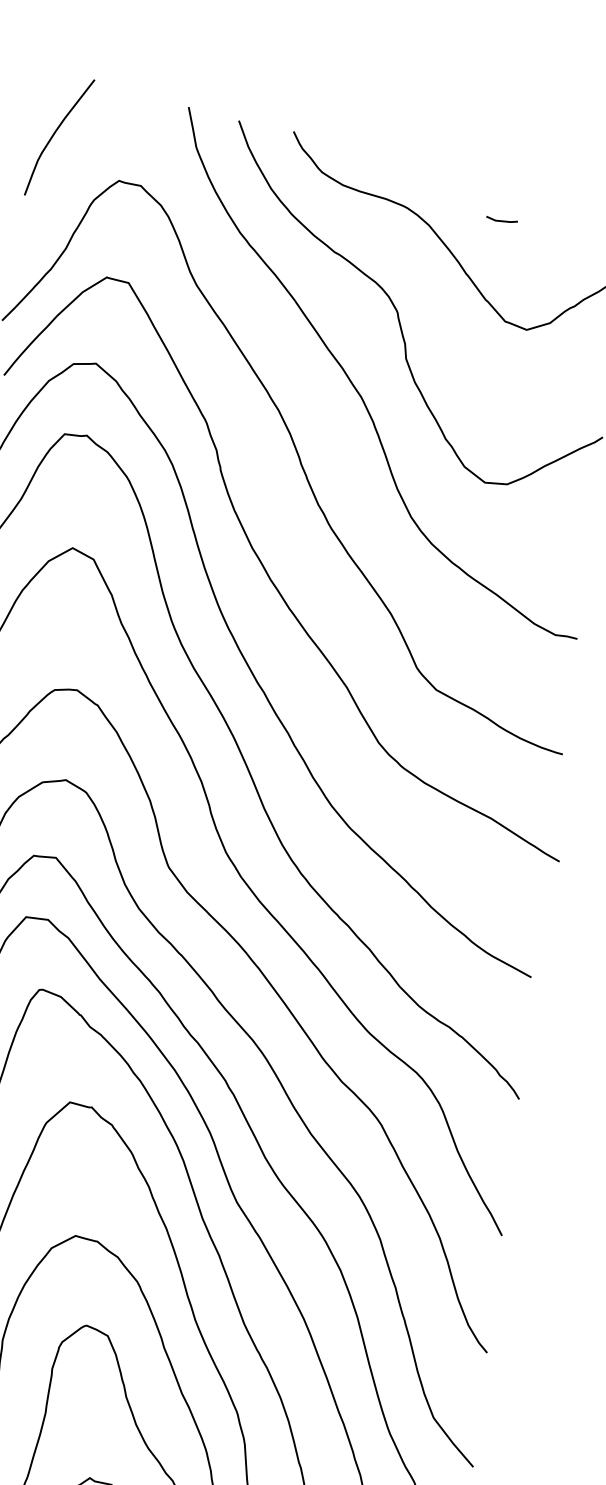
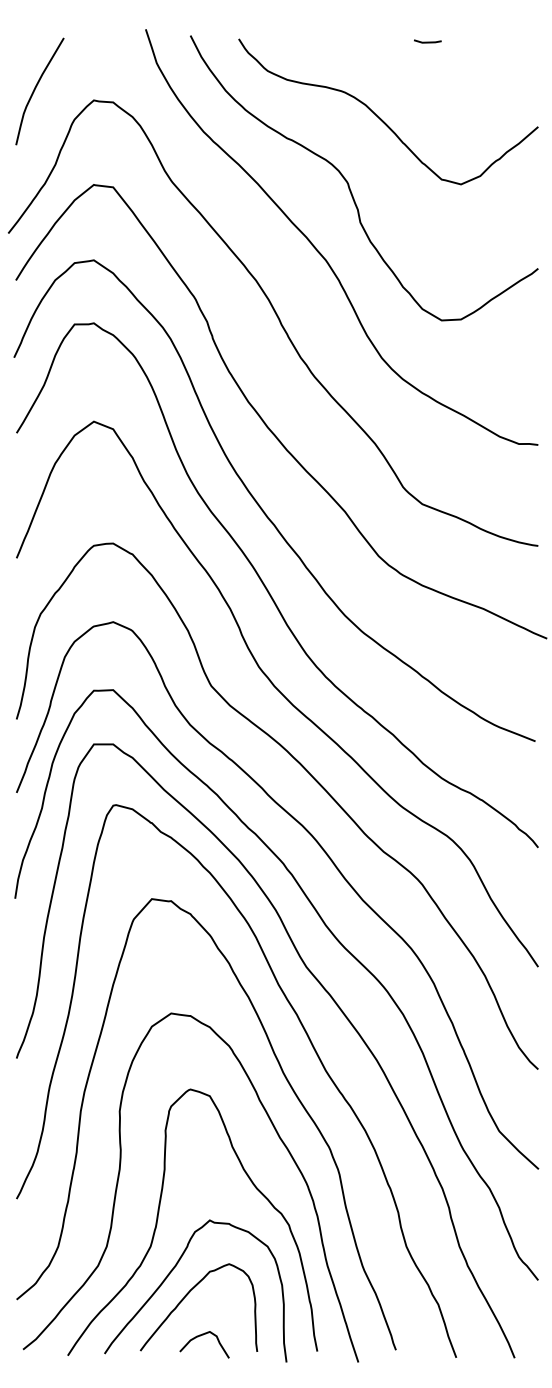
curve: (54, 135) -> (35, 90), moved
line: (501, 219) -> (427, 41), moved

